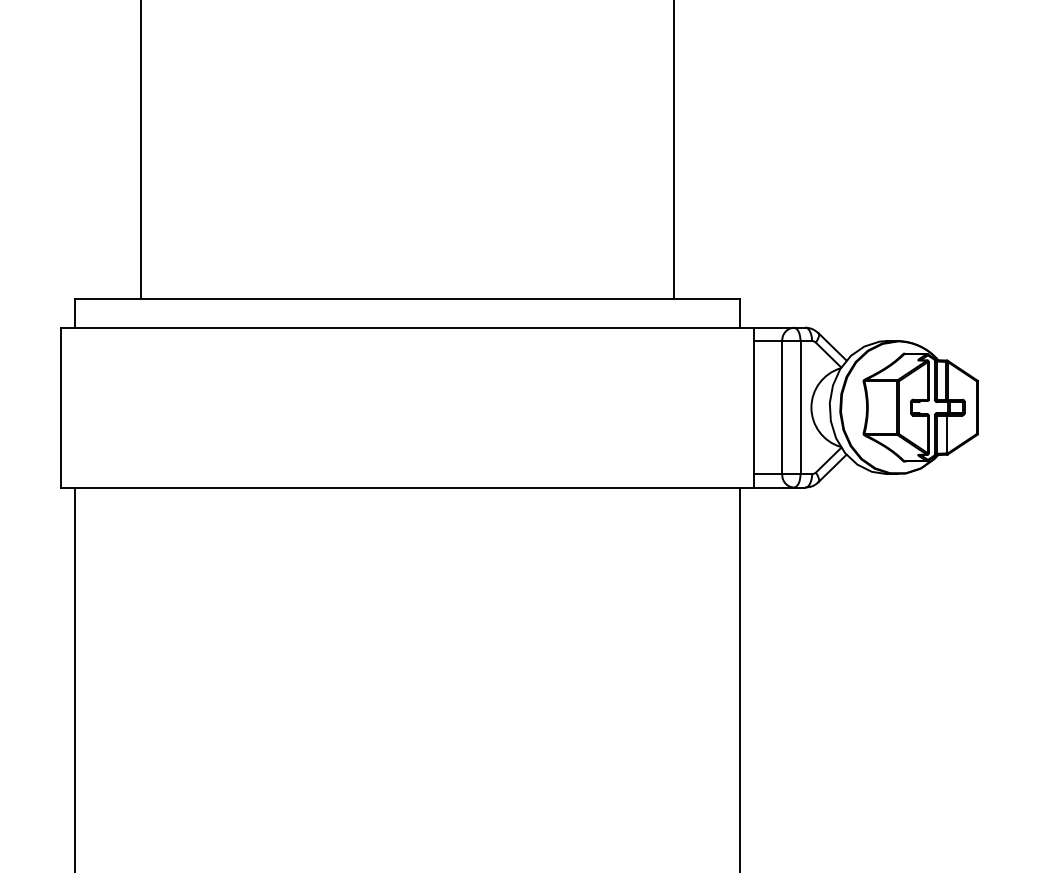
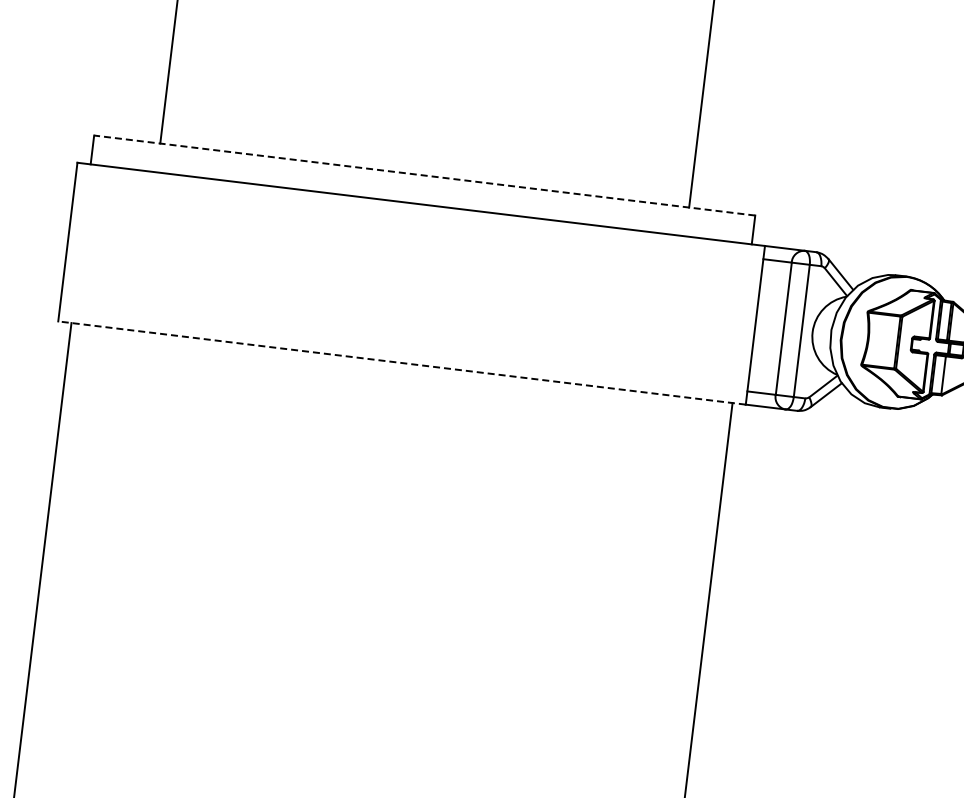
line: (407, 298) -> (424, 175), solid -> dashed
line: (406, 487) -> (401, 362), solid -> dashed

